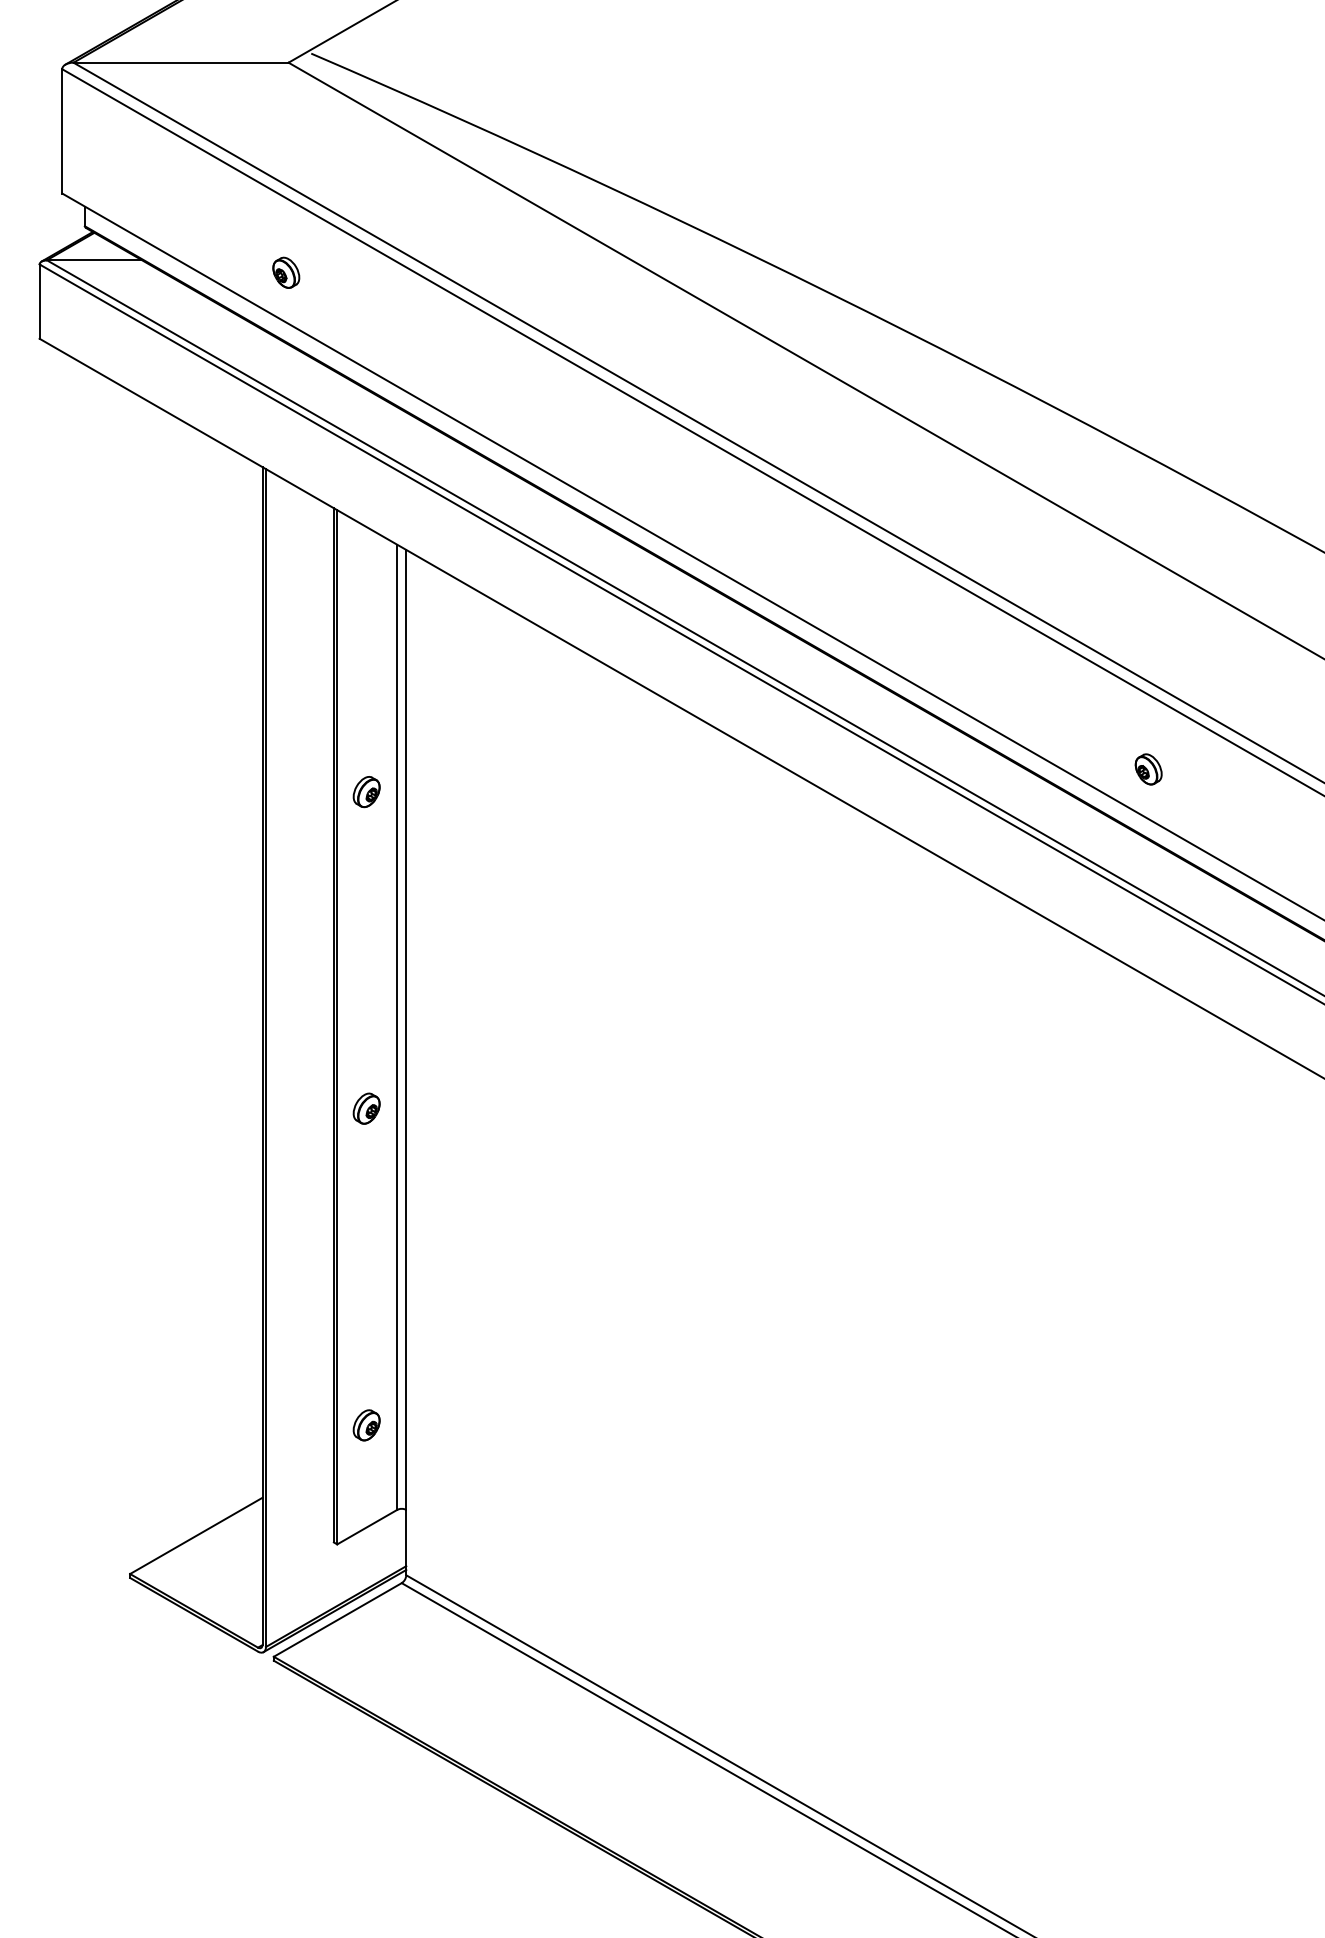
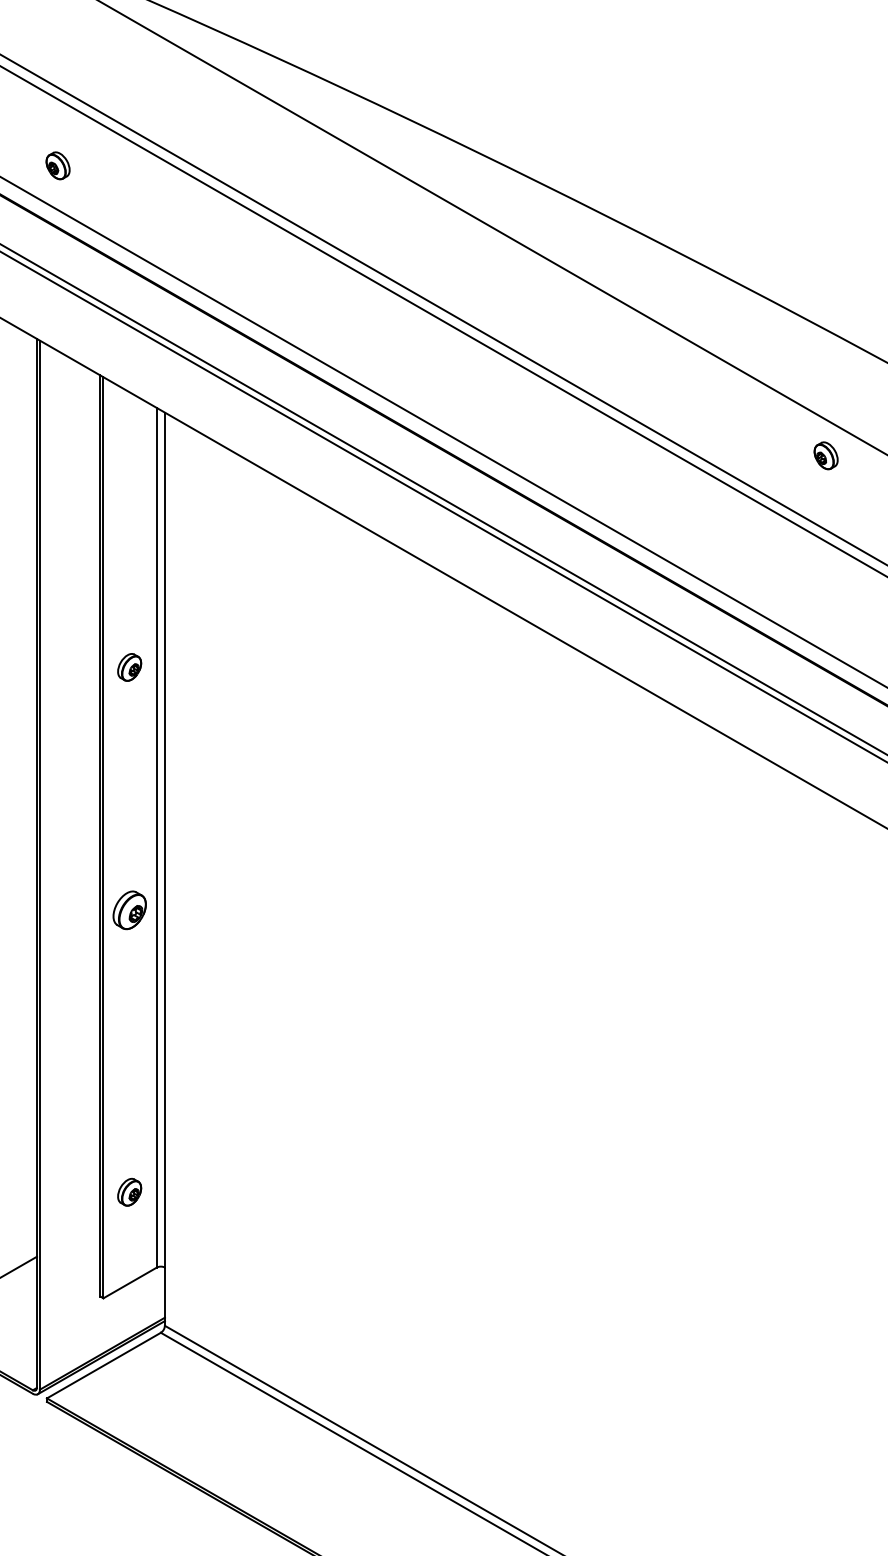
part: (1148, 769) -> (825, 455), moved
part: (366, 792) -> (129, 667), moved
part: (366, 1108) -> (129, 910), size x1.4

